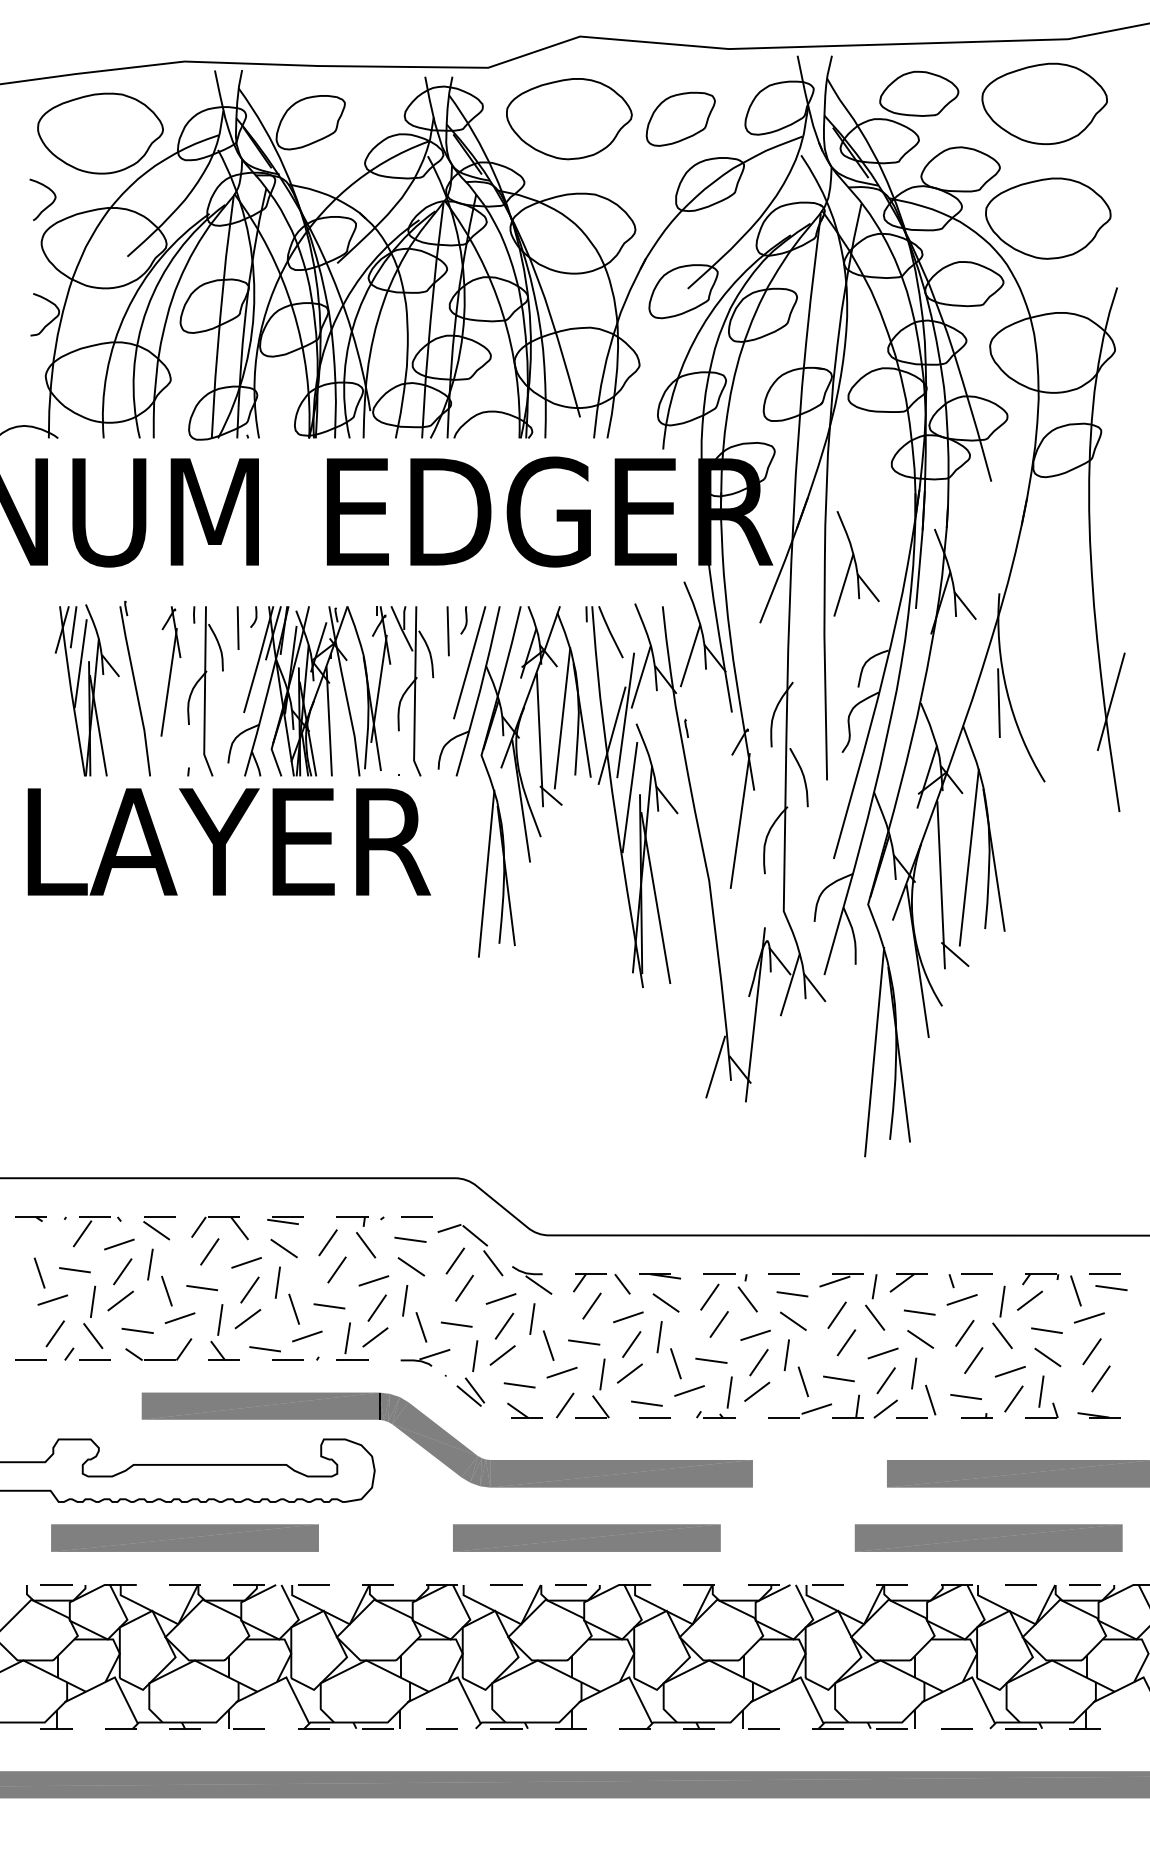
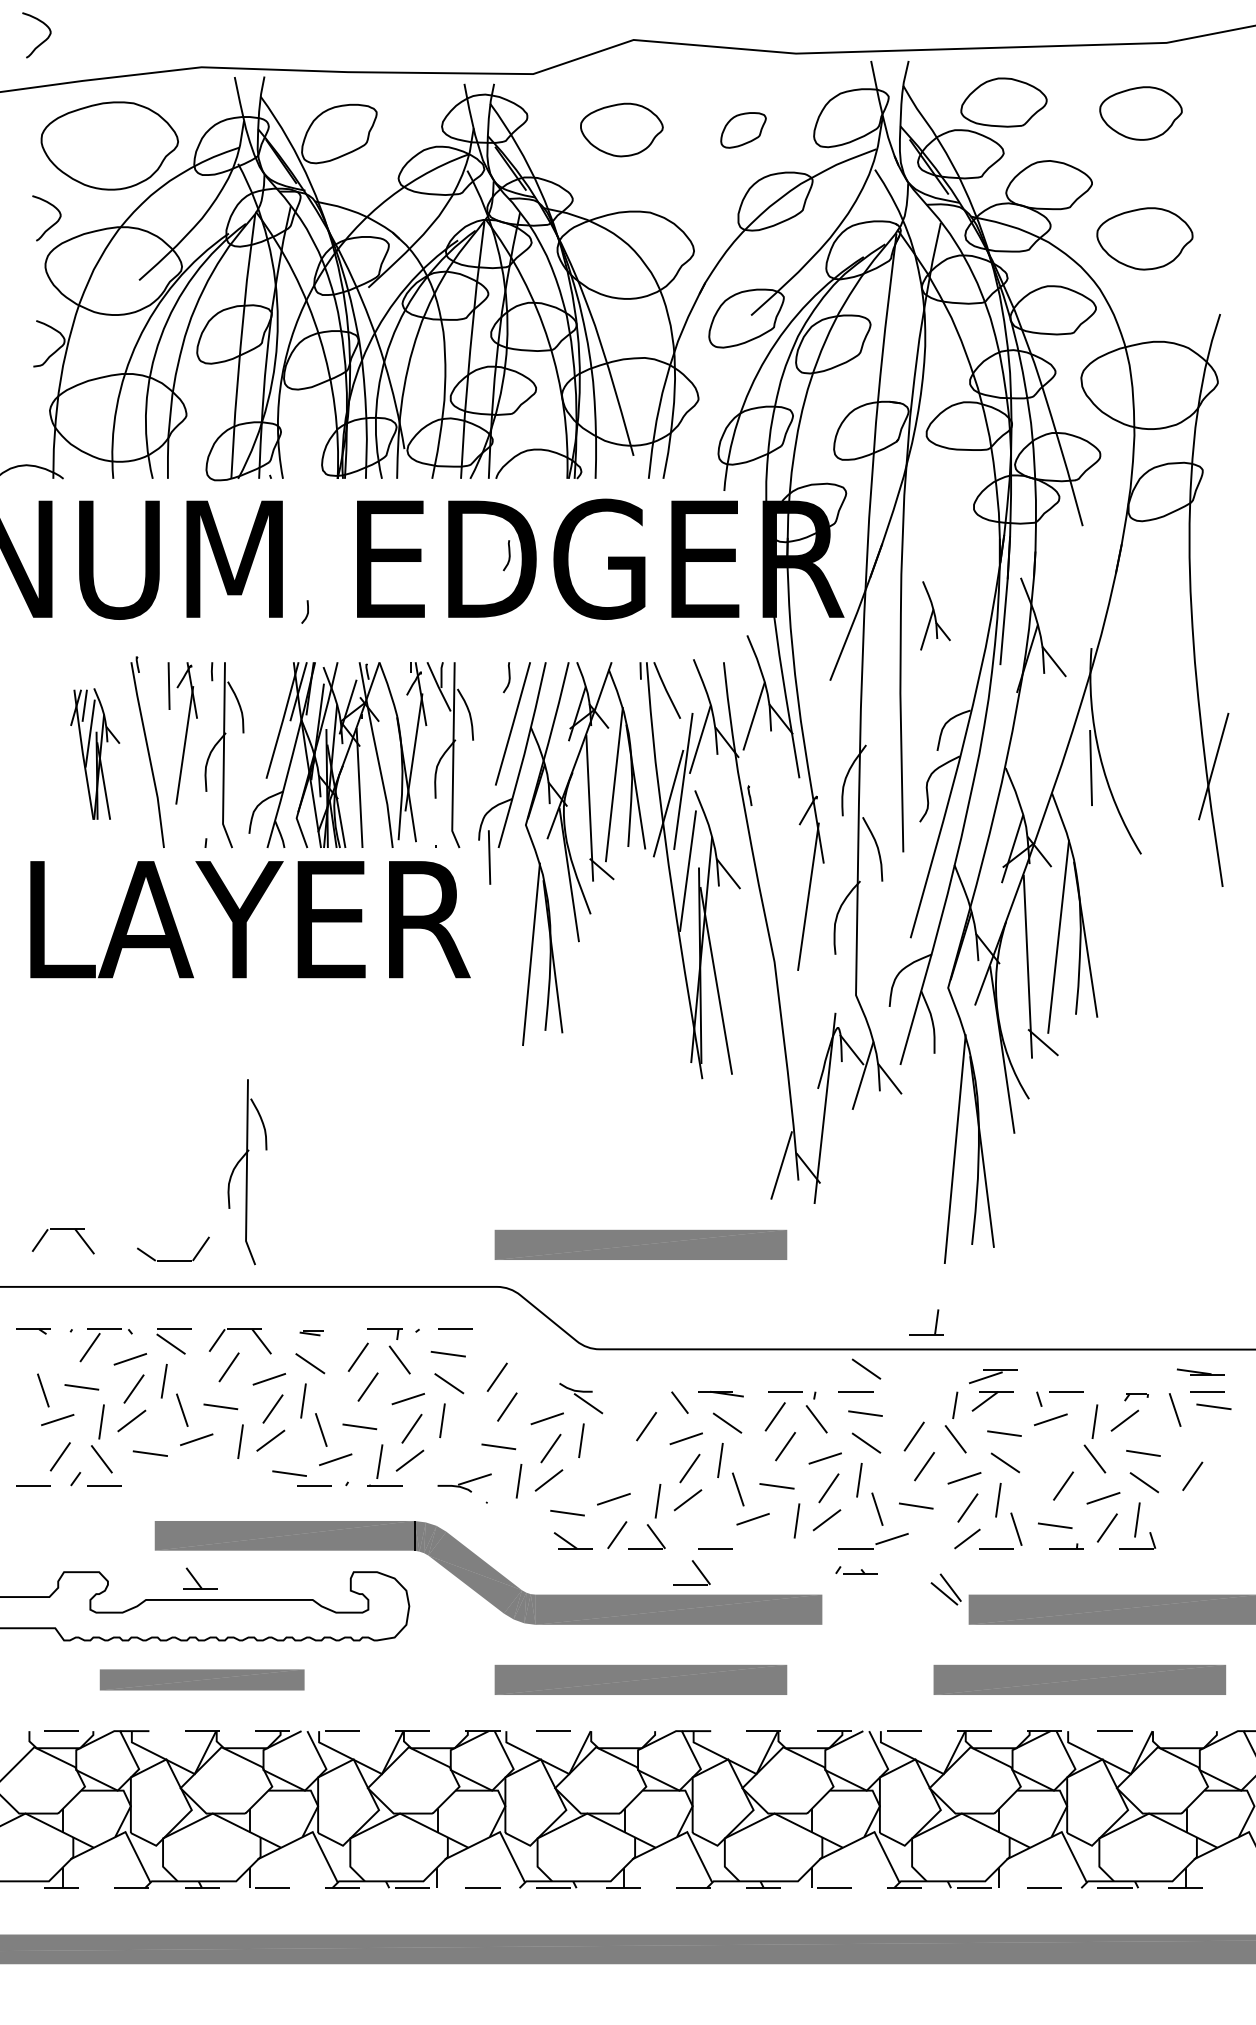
part: (38, 37) -> (42, 41), added
part: (1044, 103) -> (1140, 113), size x0.6
part: (569, 118) -> (621, 129), size x0.6
part: (680, 119) -> (743, 130), size x0.6
part: (1047, 218) -> (1144, 238), size x0.7
curve: (465, 508) -> (508, 555), added
part: (856, 563) -> (935, 615), size x0.6
part: (253, 616) -> (304, 611), moved
line: (237, 627) -> (168, 685), moved
line: (448, 631) -> (489, 857), moved
part: (86, 689) -> (94, 753), size x0.7
part: (226, 1073) -> (247, 1172), added
part: (58, 1125) -> (63, 1229), added
part: (586, 1139) -> (640, 1244), added
part: (285, 1219) -> (311, 1332), size x0.6
part: (477, 1239) -> (521, 1353), removed
line: (793, 1252) -> (866, 1368), added
part: (583, 1279) -> (637, 1397), removed
part: (1040, 1279) -> (1136, 1397), size x0.6
part: (841, 1280) -> (993, 1376), moved
line: (1089, 1317) -> (1189, 1439), removed
line: (421, 1327) -> (460, 1449), removed
line: (964, 1332) -> (1053, 1455), removed
line: (583, 1342) -> (637, 1466), removed
line: (548, 1345) -> (599, 1469), removed
part: (223, 1350) -> (200, 1578), moved
part: (158, 1360) -> (173, 1260), moved
line: (1101, 1378) -> (1202, 1505), removed
part: (470, 1392) -> (945, 1589), moved
line: (646, 1404) -> (706, 1533), removed
part: (856, 1406) -> (935, 1322), moved
part: (715, 1415) -> (856, 1570), moved
part: (1099, 1415) -> (1200, 1371), moved
part: (638, 1436) -> (697, 1569), added
part: (185, 1537) -> (202, 1679), size x0.7
line: (570, 1584) -> (623, 1730), removed
line: (1085, 1584) -> (1185, 1730), removed

